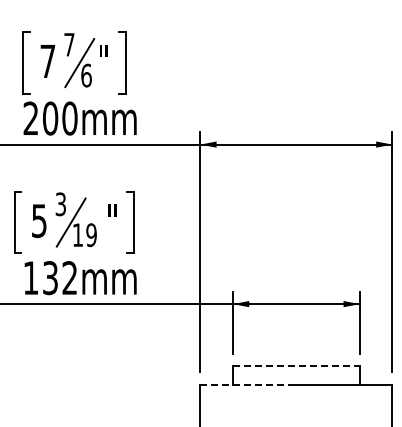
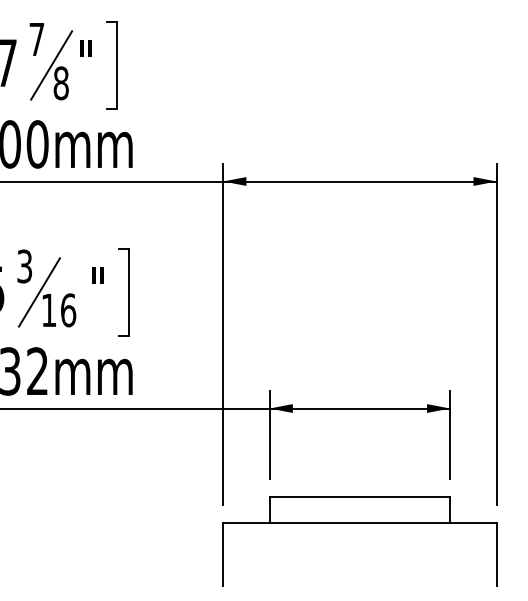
text: (86, 75) -> (61, 83), 6 -> 8
text: (91, 235) -> (68, 310), 19 -> 16
line: (296, 366) -> (360, 497), dashed -> solid
line: (248, 384) -> (291, 522), dashed -> solid

